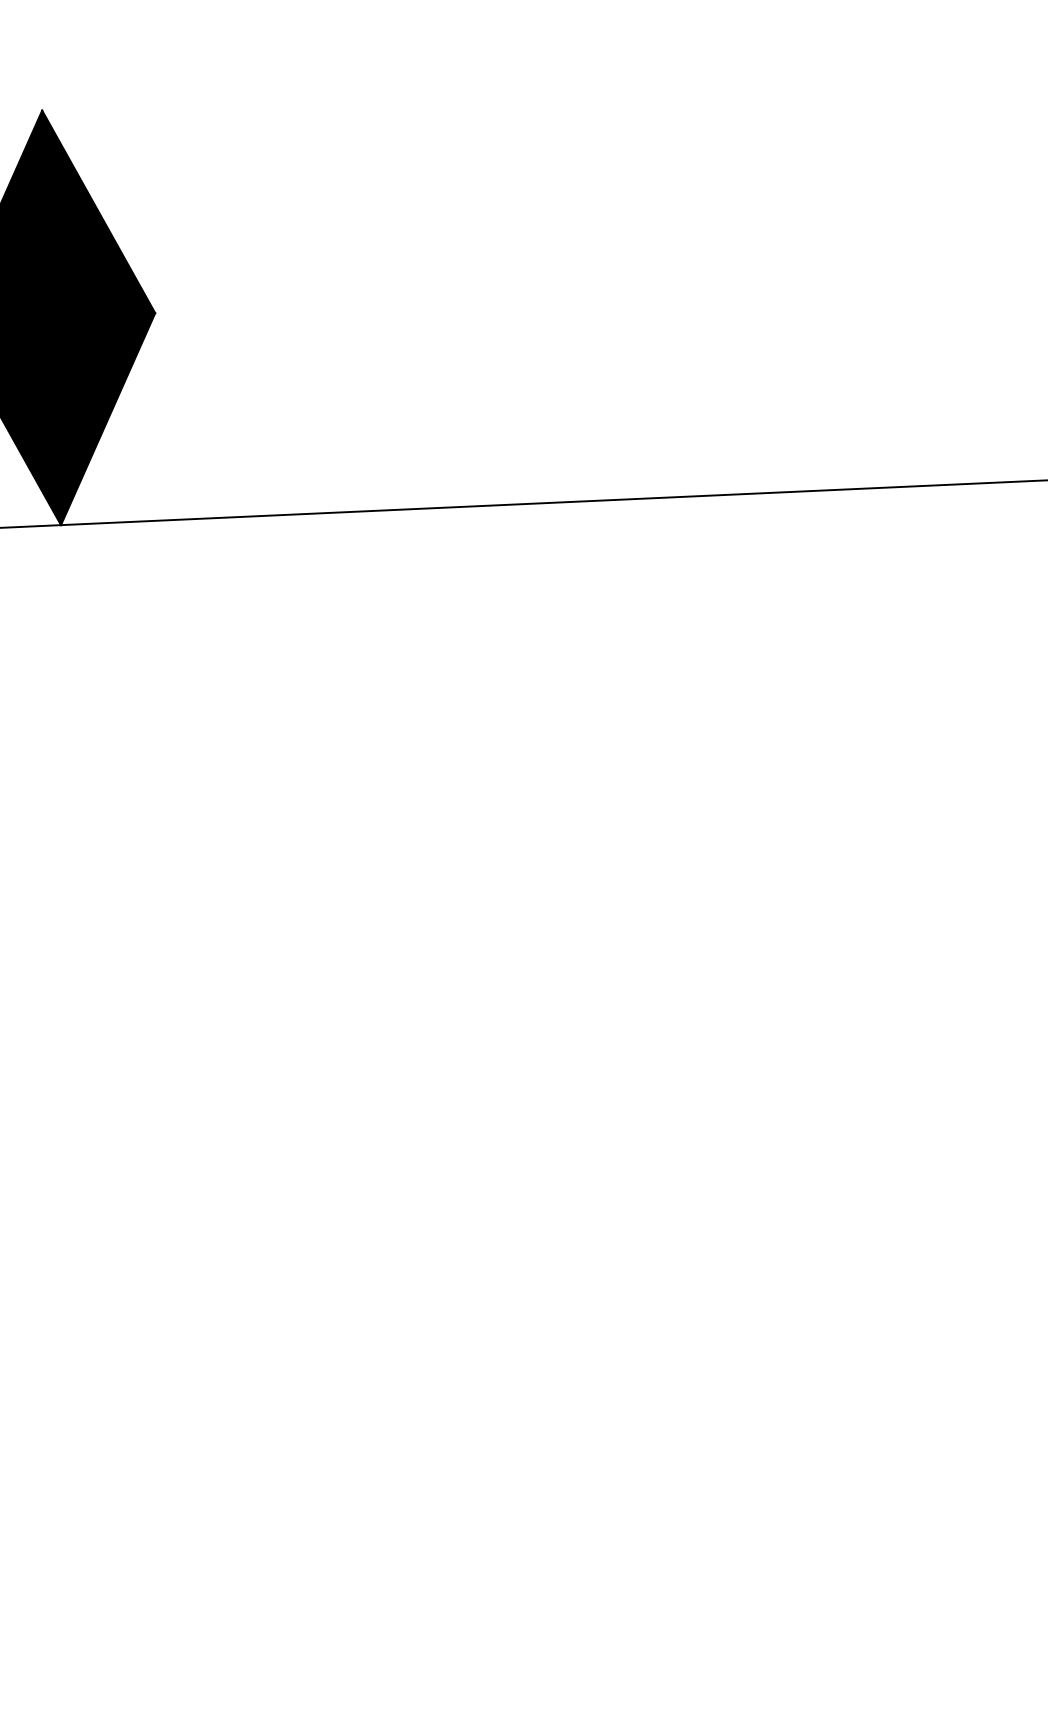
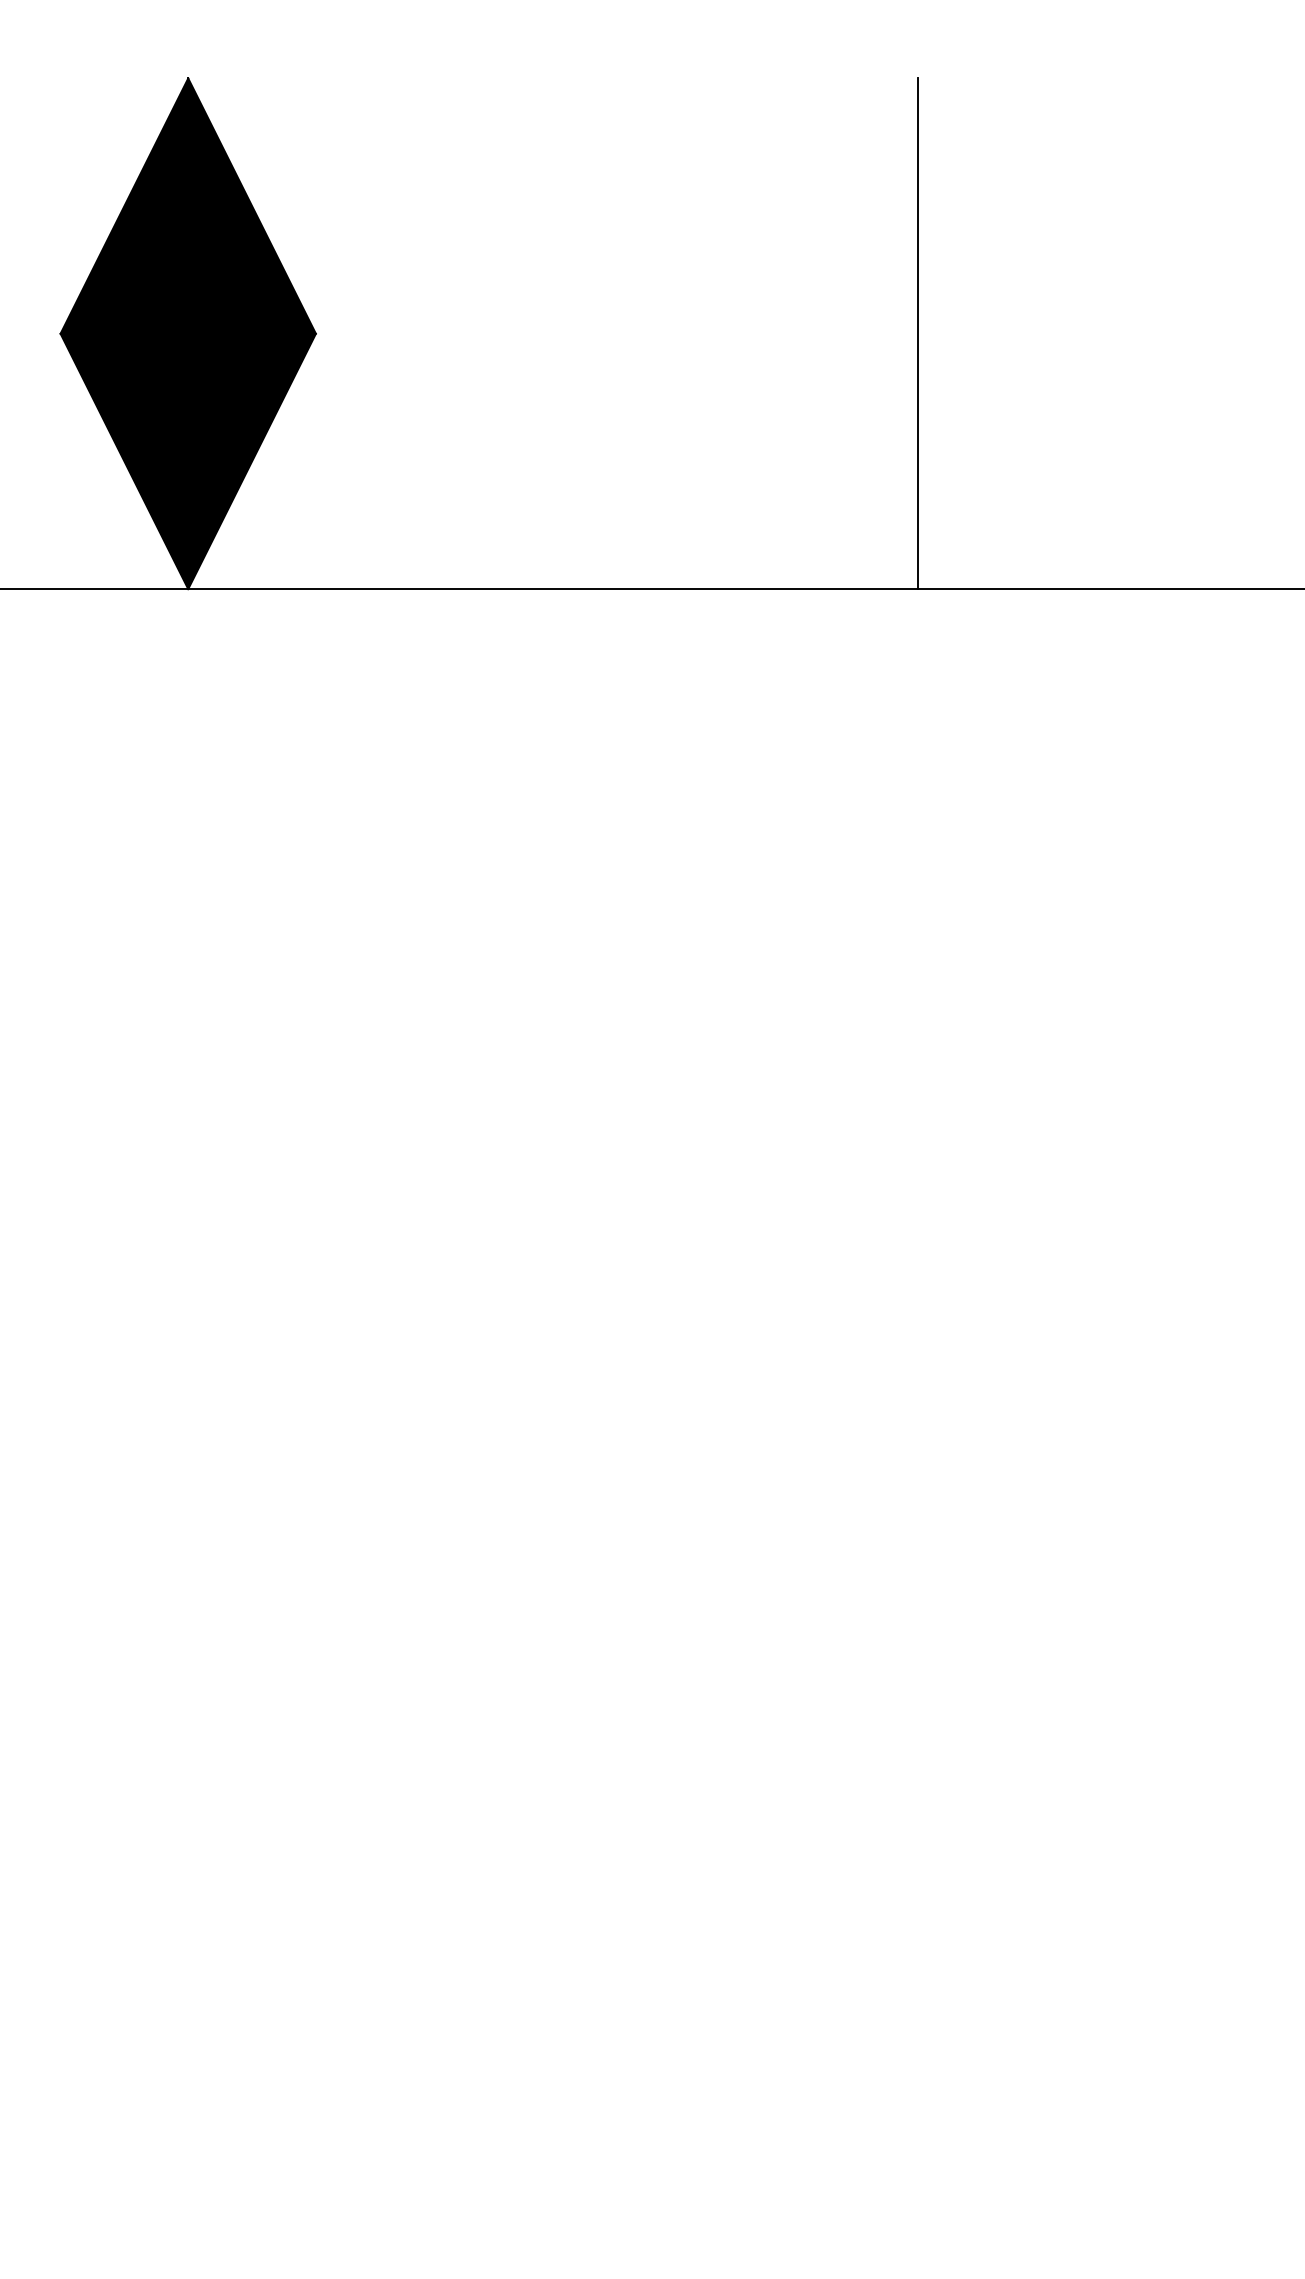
line: (643, 290) -> (917, 333), added

